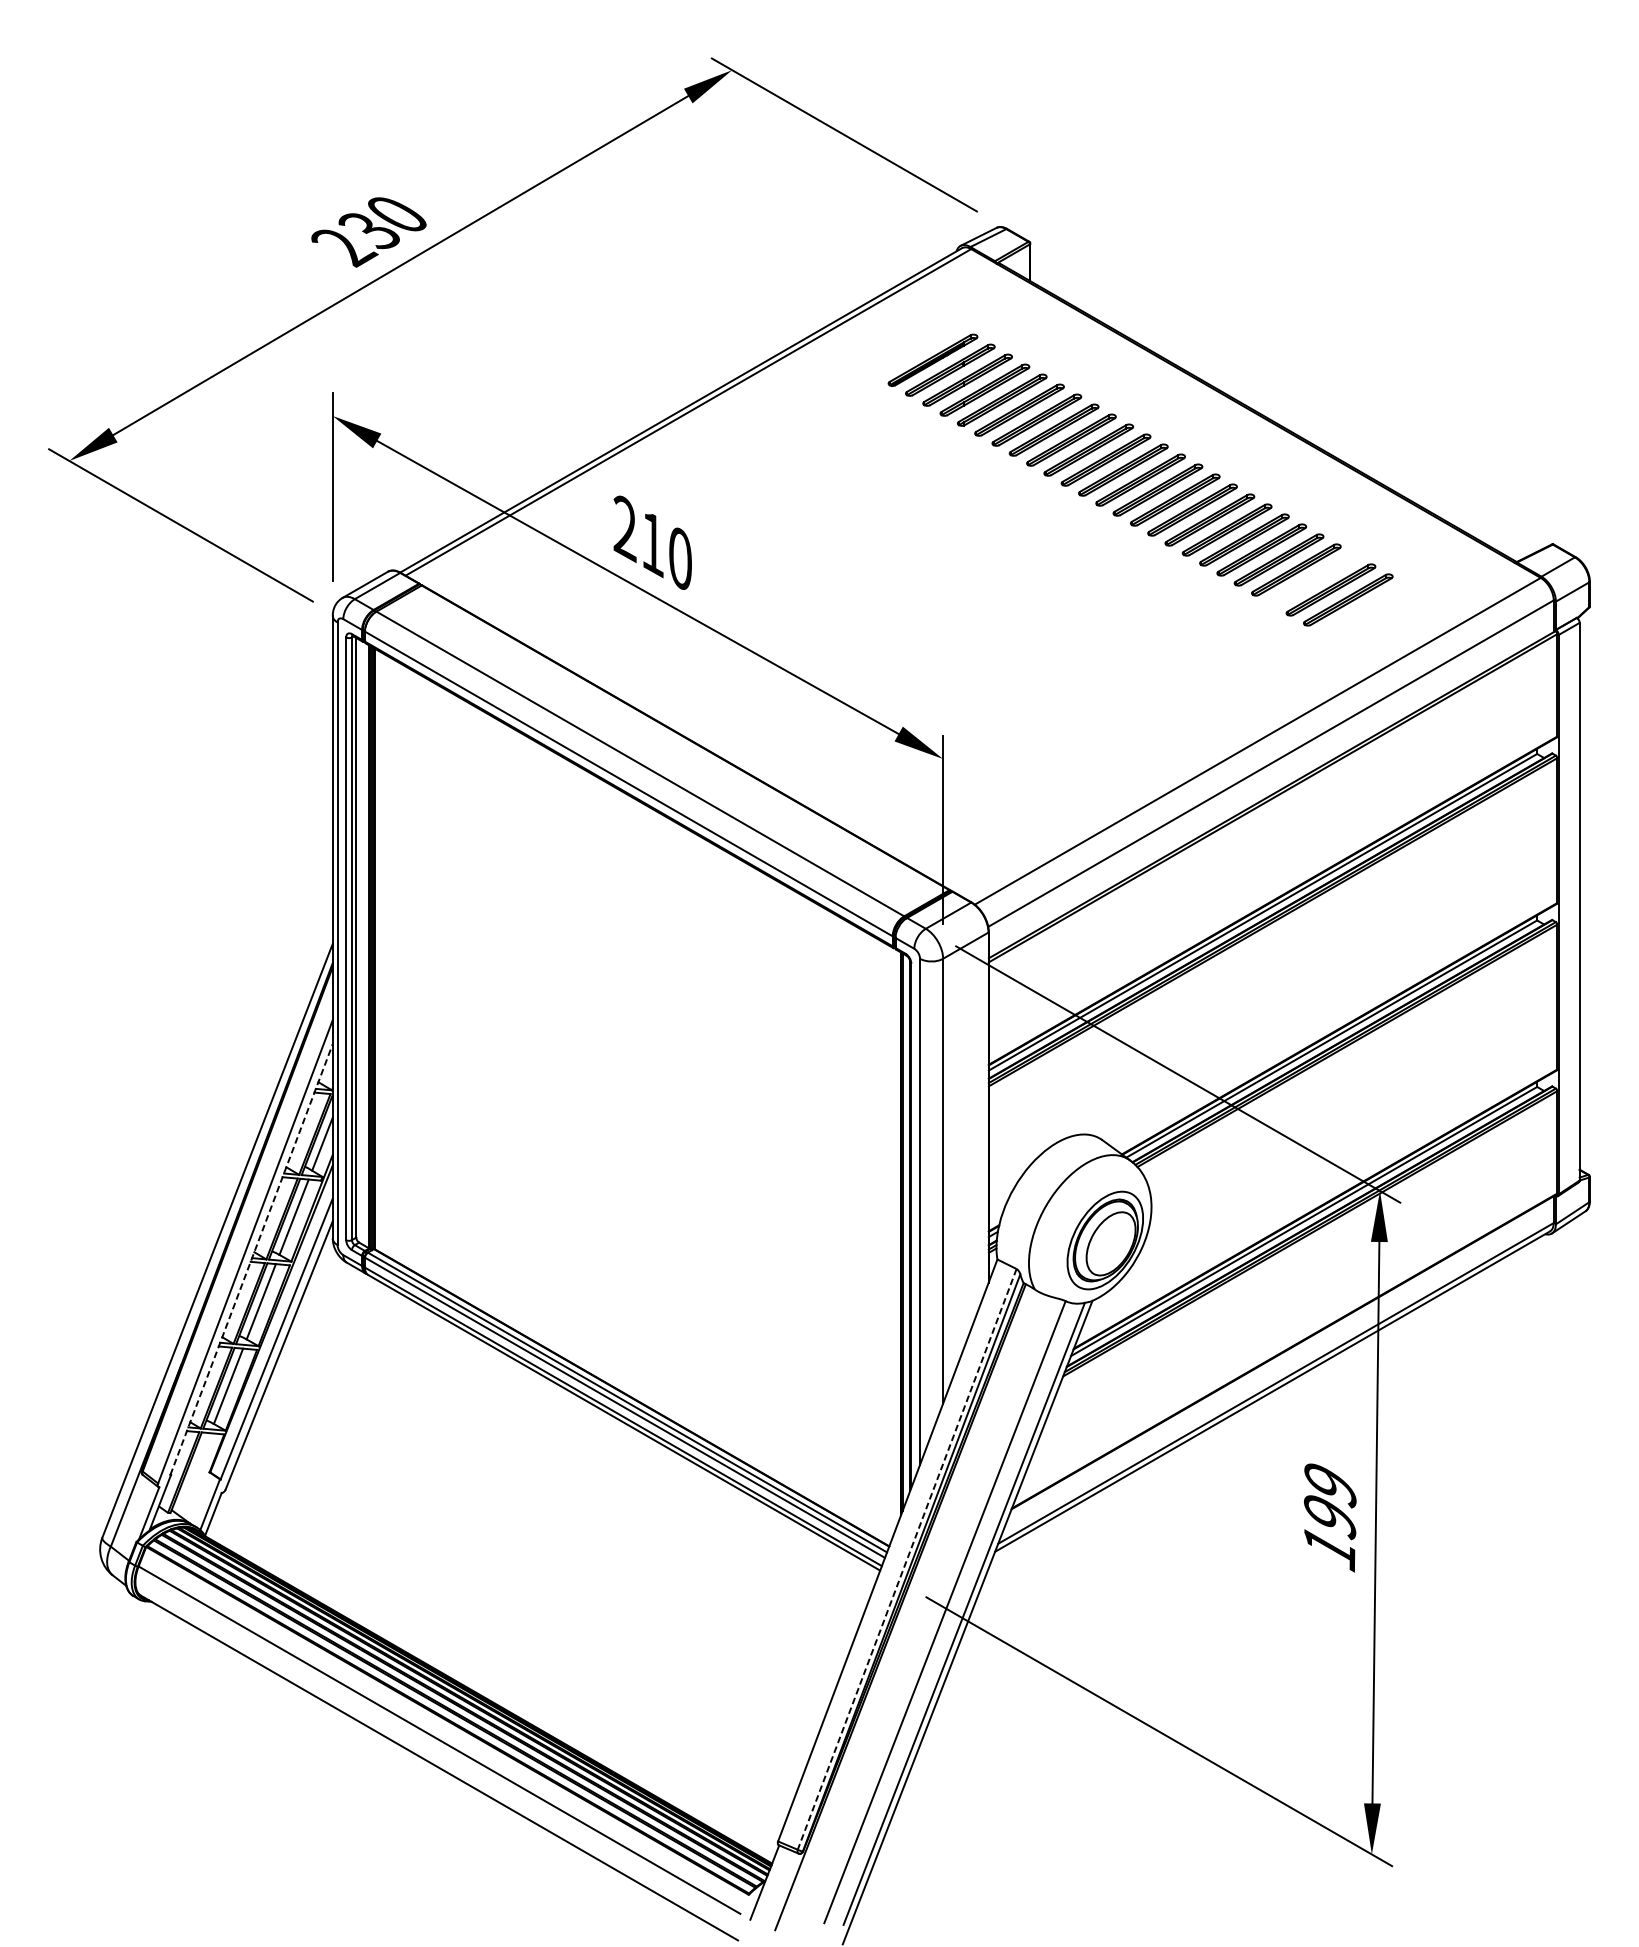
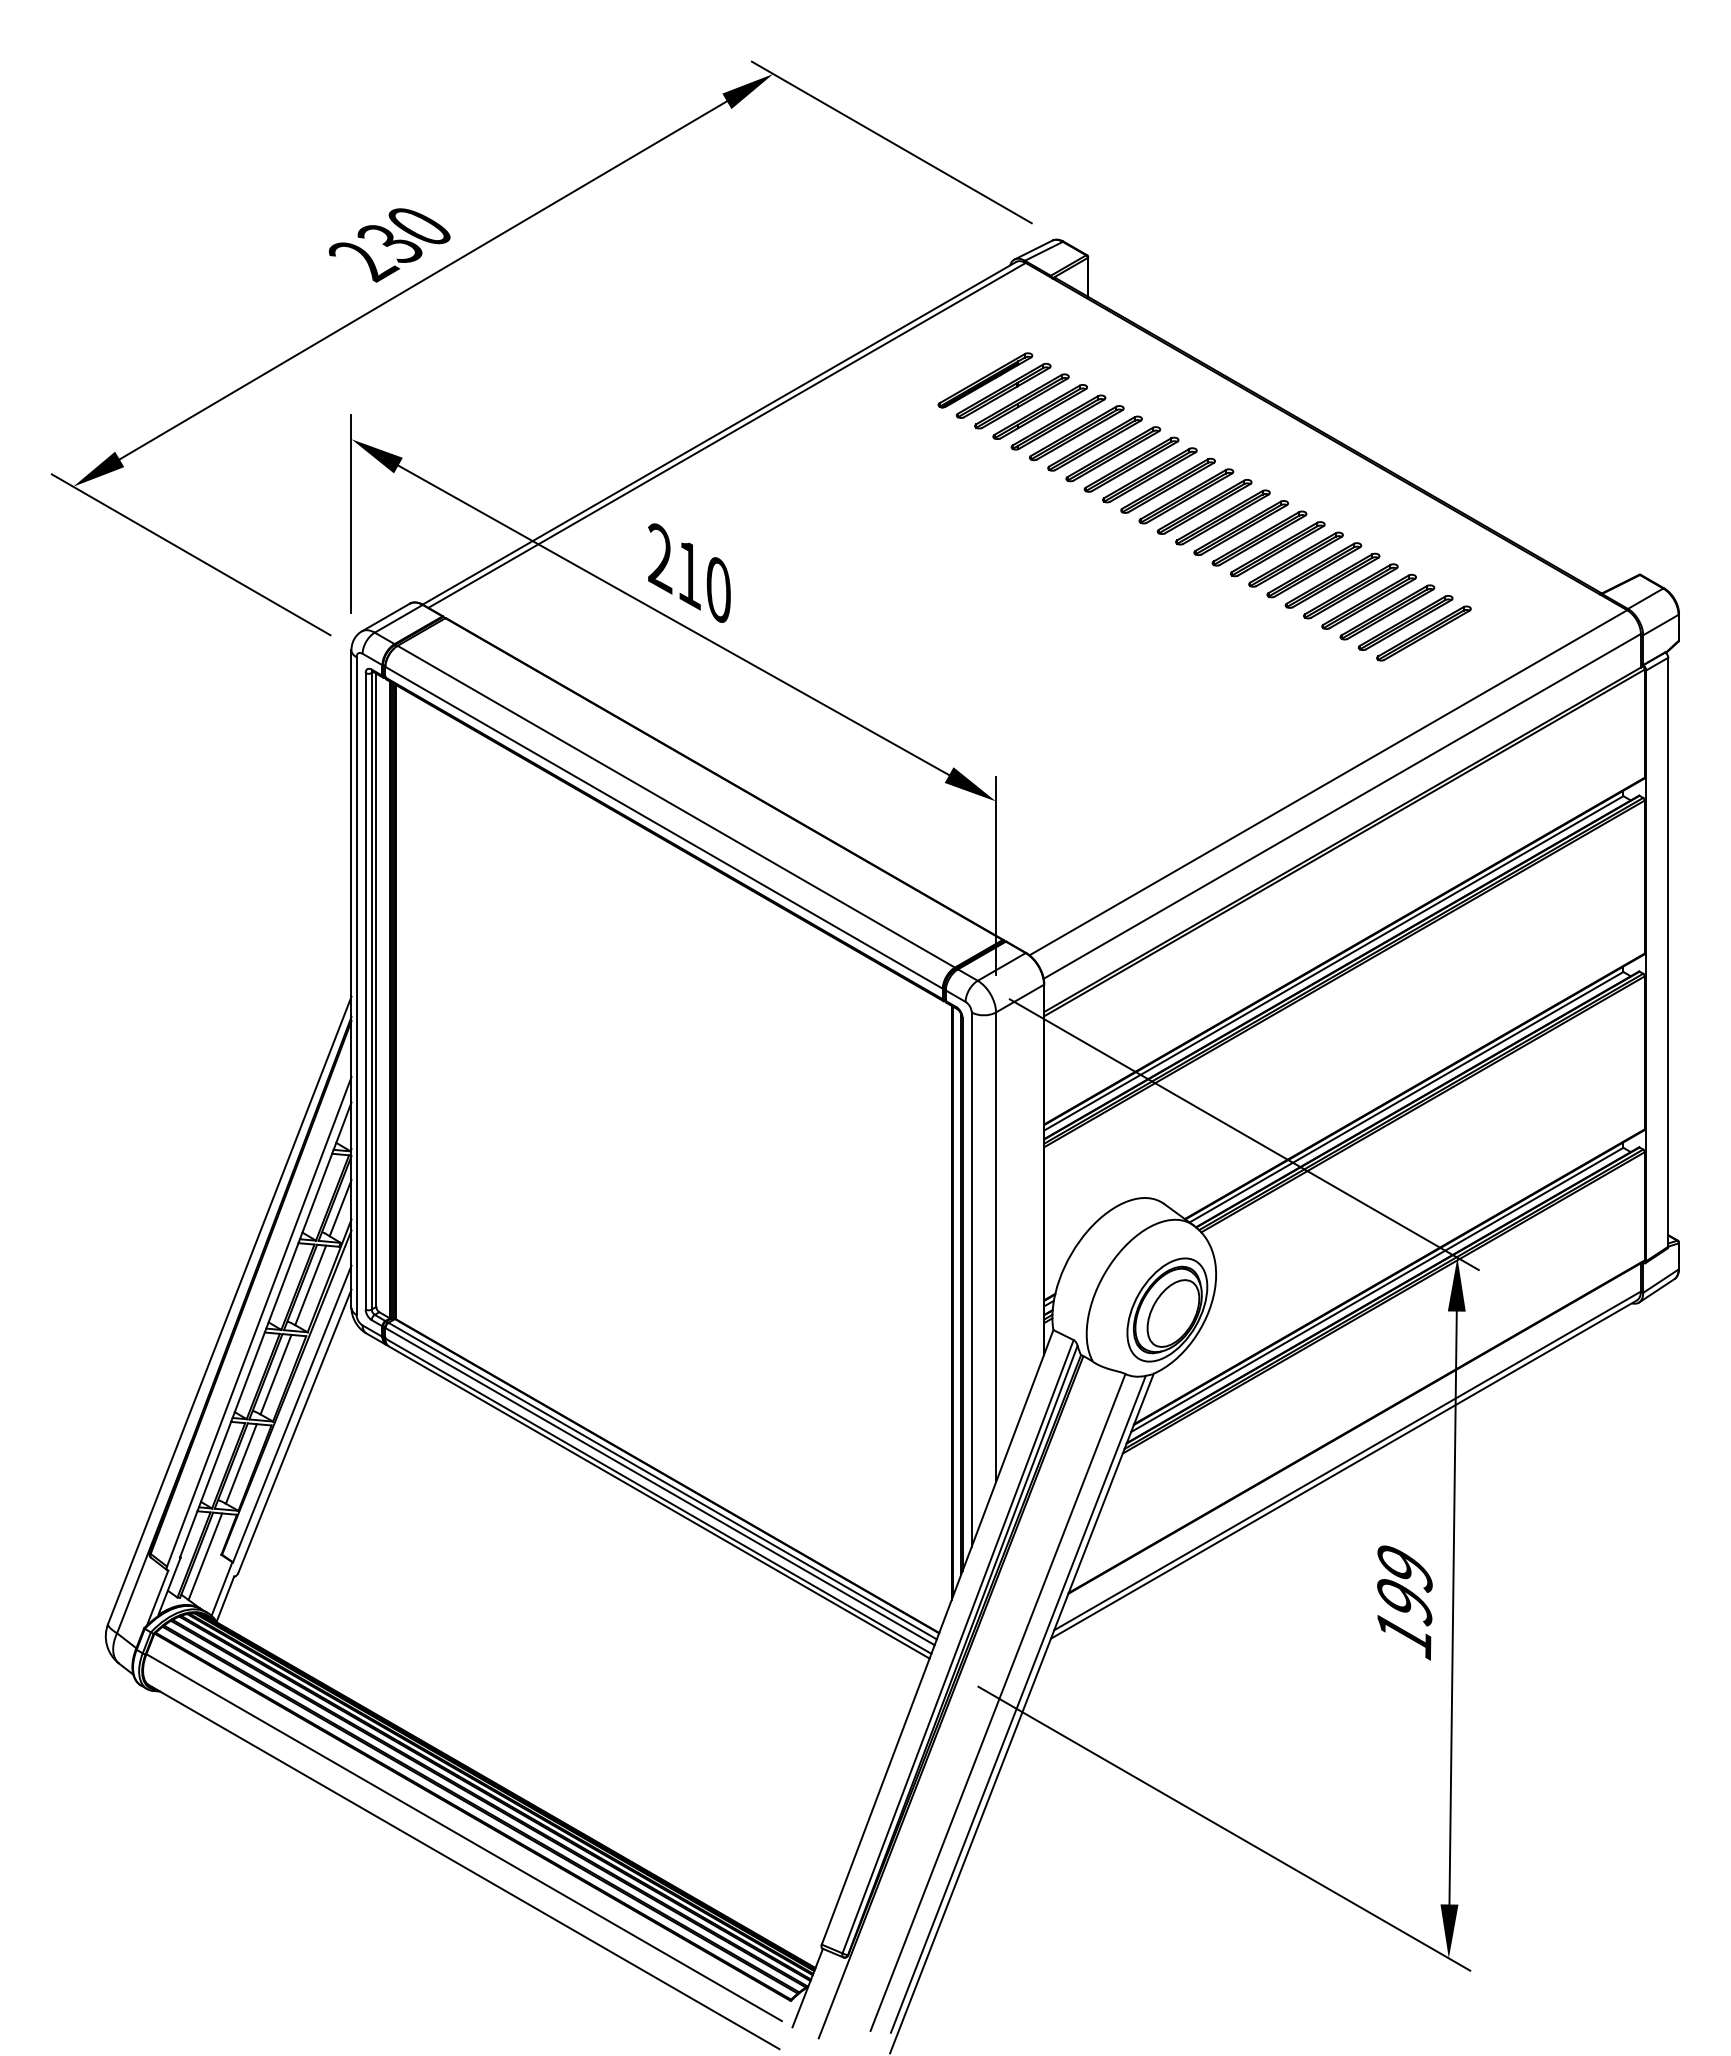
part: (1313, 580) -> (1387, 612), added
line: (251, 1258) -> (265, 1329), dashed -> solid
line: (194, 1473) -> (205, 1556), added
line: (907, 1559) -> (958, 1646), dashed -> solid

